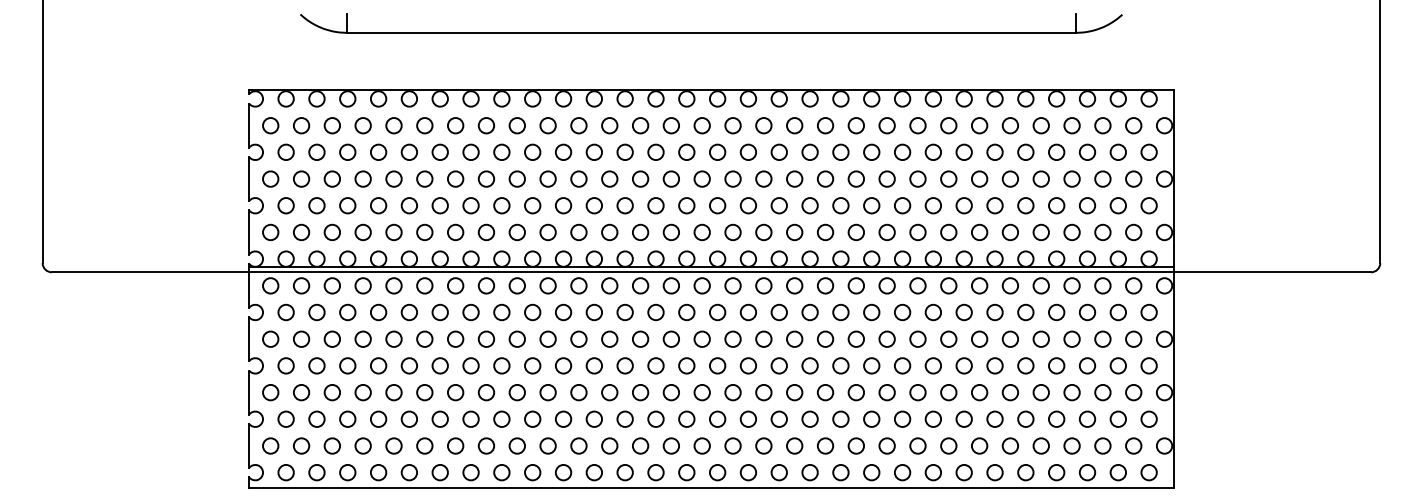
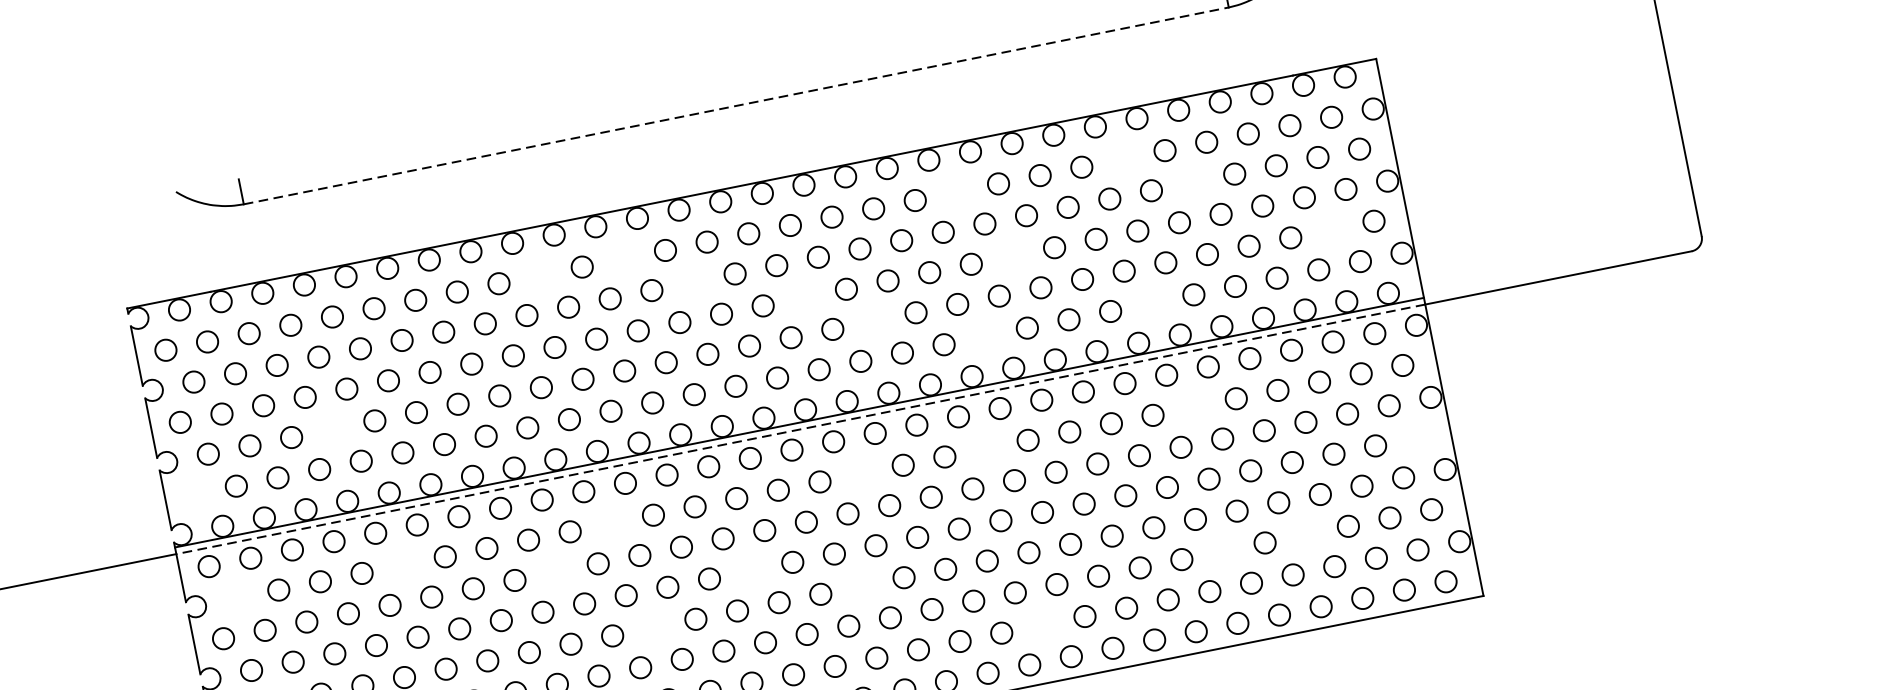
line: (711, 32) -> (736, 105), solid -> dashed
circle: (547, 125) -> (539, 275), removed
circle: (609, 125) -> (623, 258), removed
circle: (855, 125) -> (955, 192), removed
circle: (979, 125) -> (1123, 158), removed
circle: (655, 151) -> (692, 281), removed
circle: (1025, 151) -> (1192, 181), removed
circle: (732, 178) -> (803, 296), removed
circle: (886, 178) -> (1011, 255), removed
circle: (378, 205) -> (333, 428), removed
circle: (778, 205) -> (873, 320), removed
circle: (1117, 205) -> (1331, 229), removed
circle: (270, 232) -> (194, 494), removed
circle: (855, 232) -> (984, 336), removed
circle: (979, 232) -> (1152, 303), removed
line: (710, 272) -> (799, 429), solid -> dashed
circle: (285, 312) -> (236, 598), removed
circle: (408, 312) -> (402, 565), removed
circle: (563, 312) -> (611, 523), removed
circle: (747, 312) -> (860, 473), removed
circle: (840, 312) -> (985, 448), removed
circle: (994, 312) -> (1193, 407), removed
circle: (516, 338) -> (555, 571), removed
circle: (655, 365) -> (750, 570), removed
circle: (1148, 365) -> (1416, 437), removed
circle: (578, 392) -> (653, 627), removed
circle: (732, 392) -> (861, 585), removed
circle: (994, 418) -> (1222, 550), removed
circle: (1056, 418) -> (1306, 533), removed
circle: (855, 445) -> (1042, 624), removed

